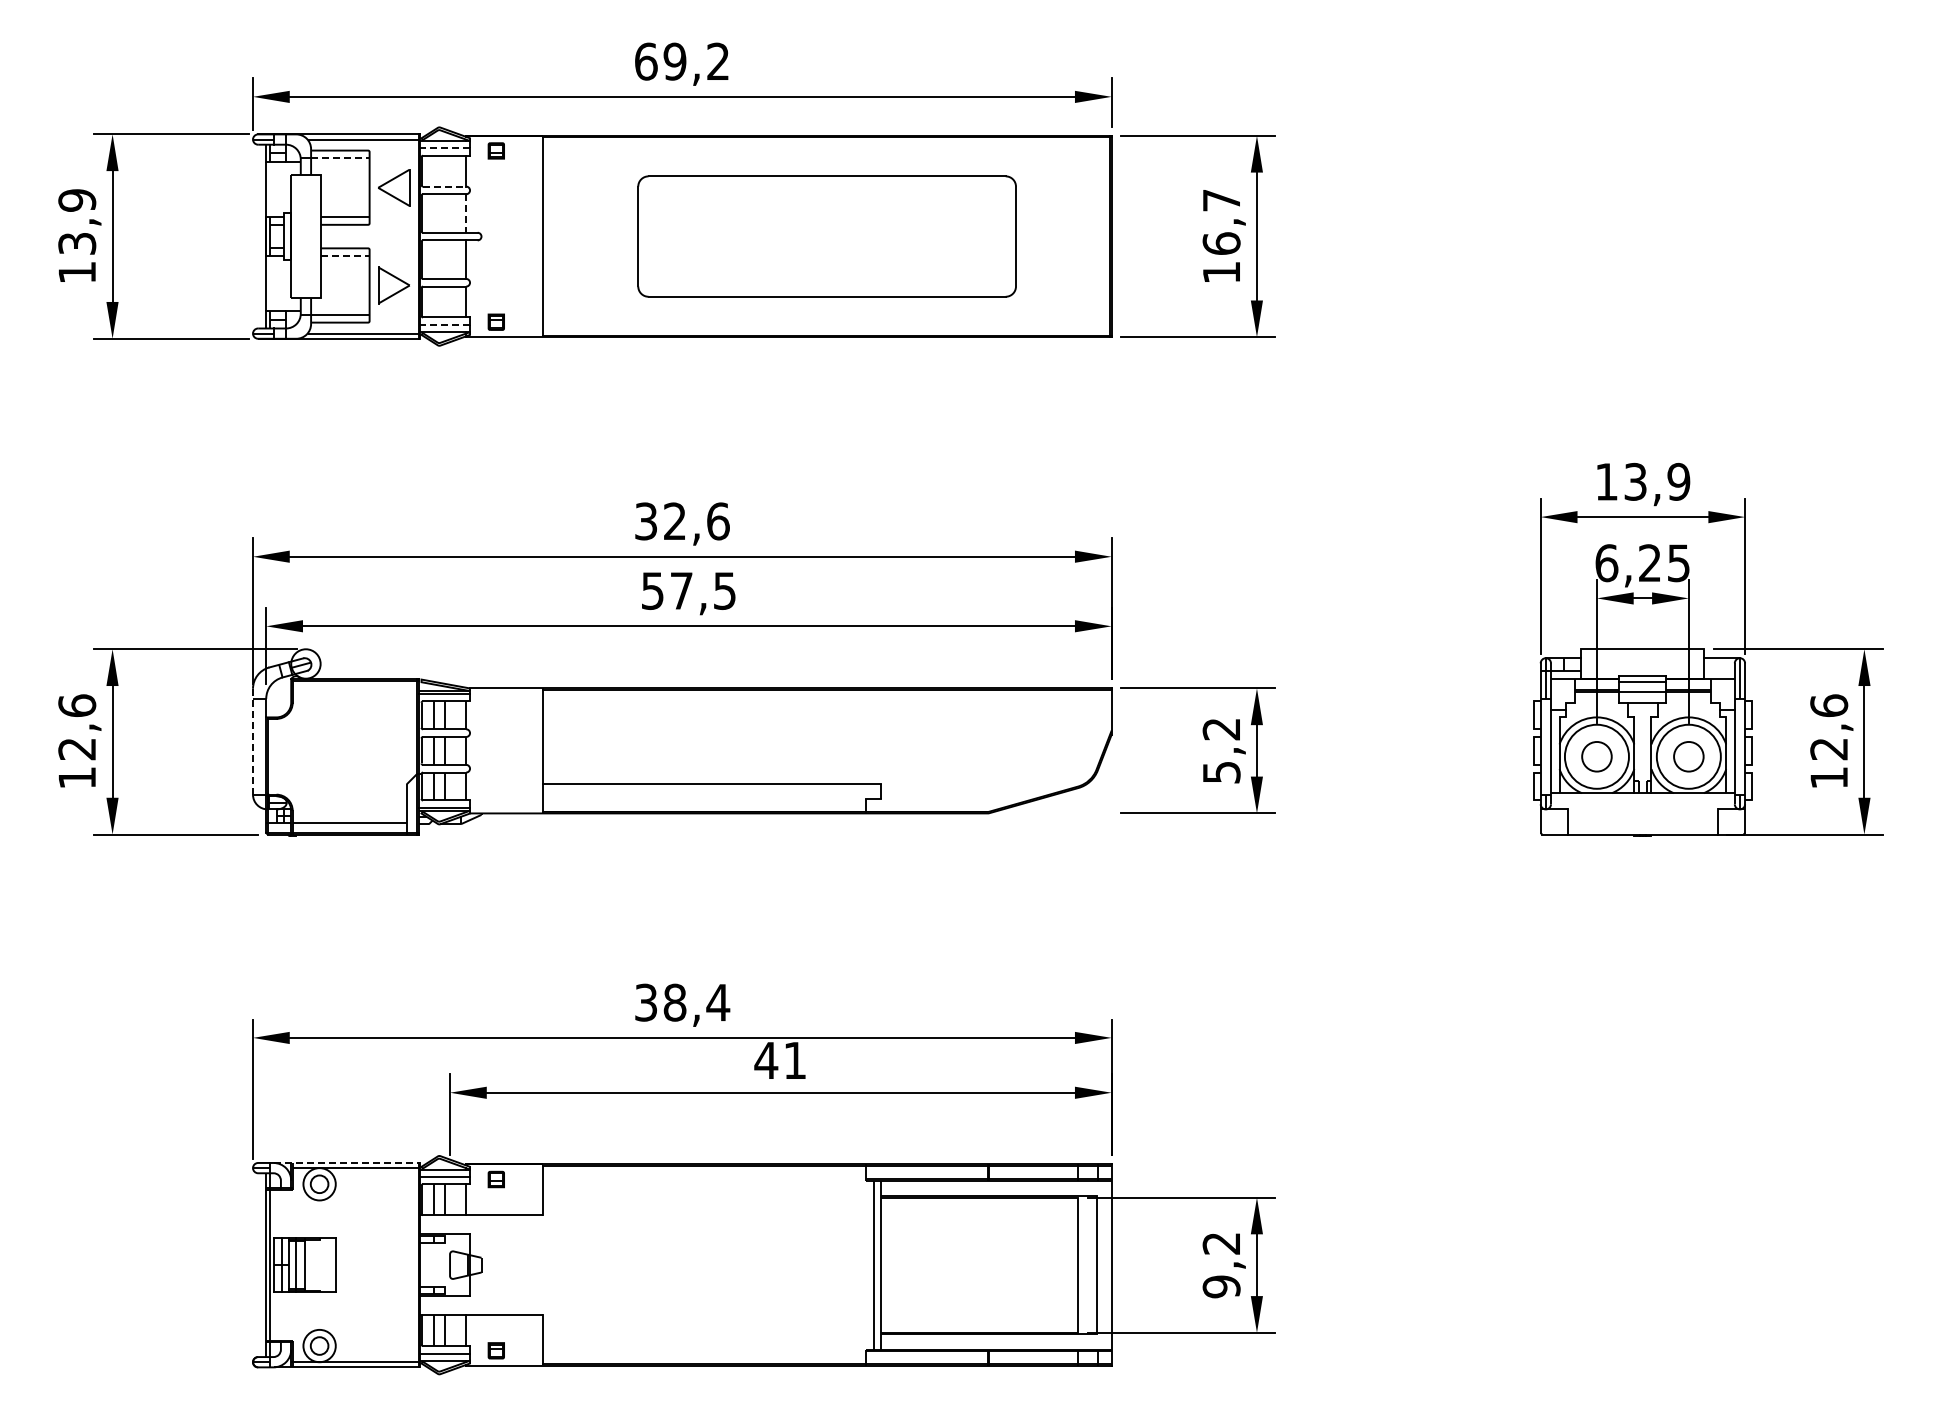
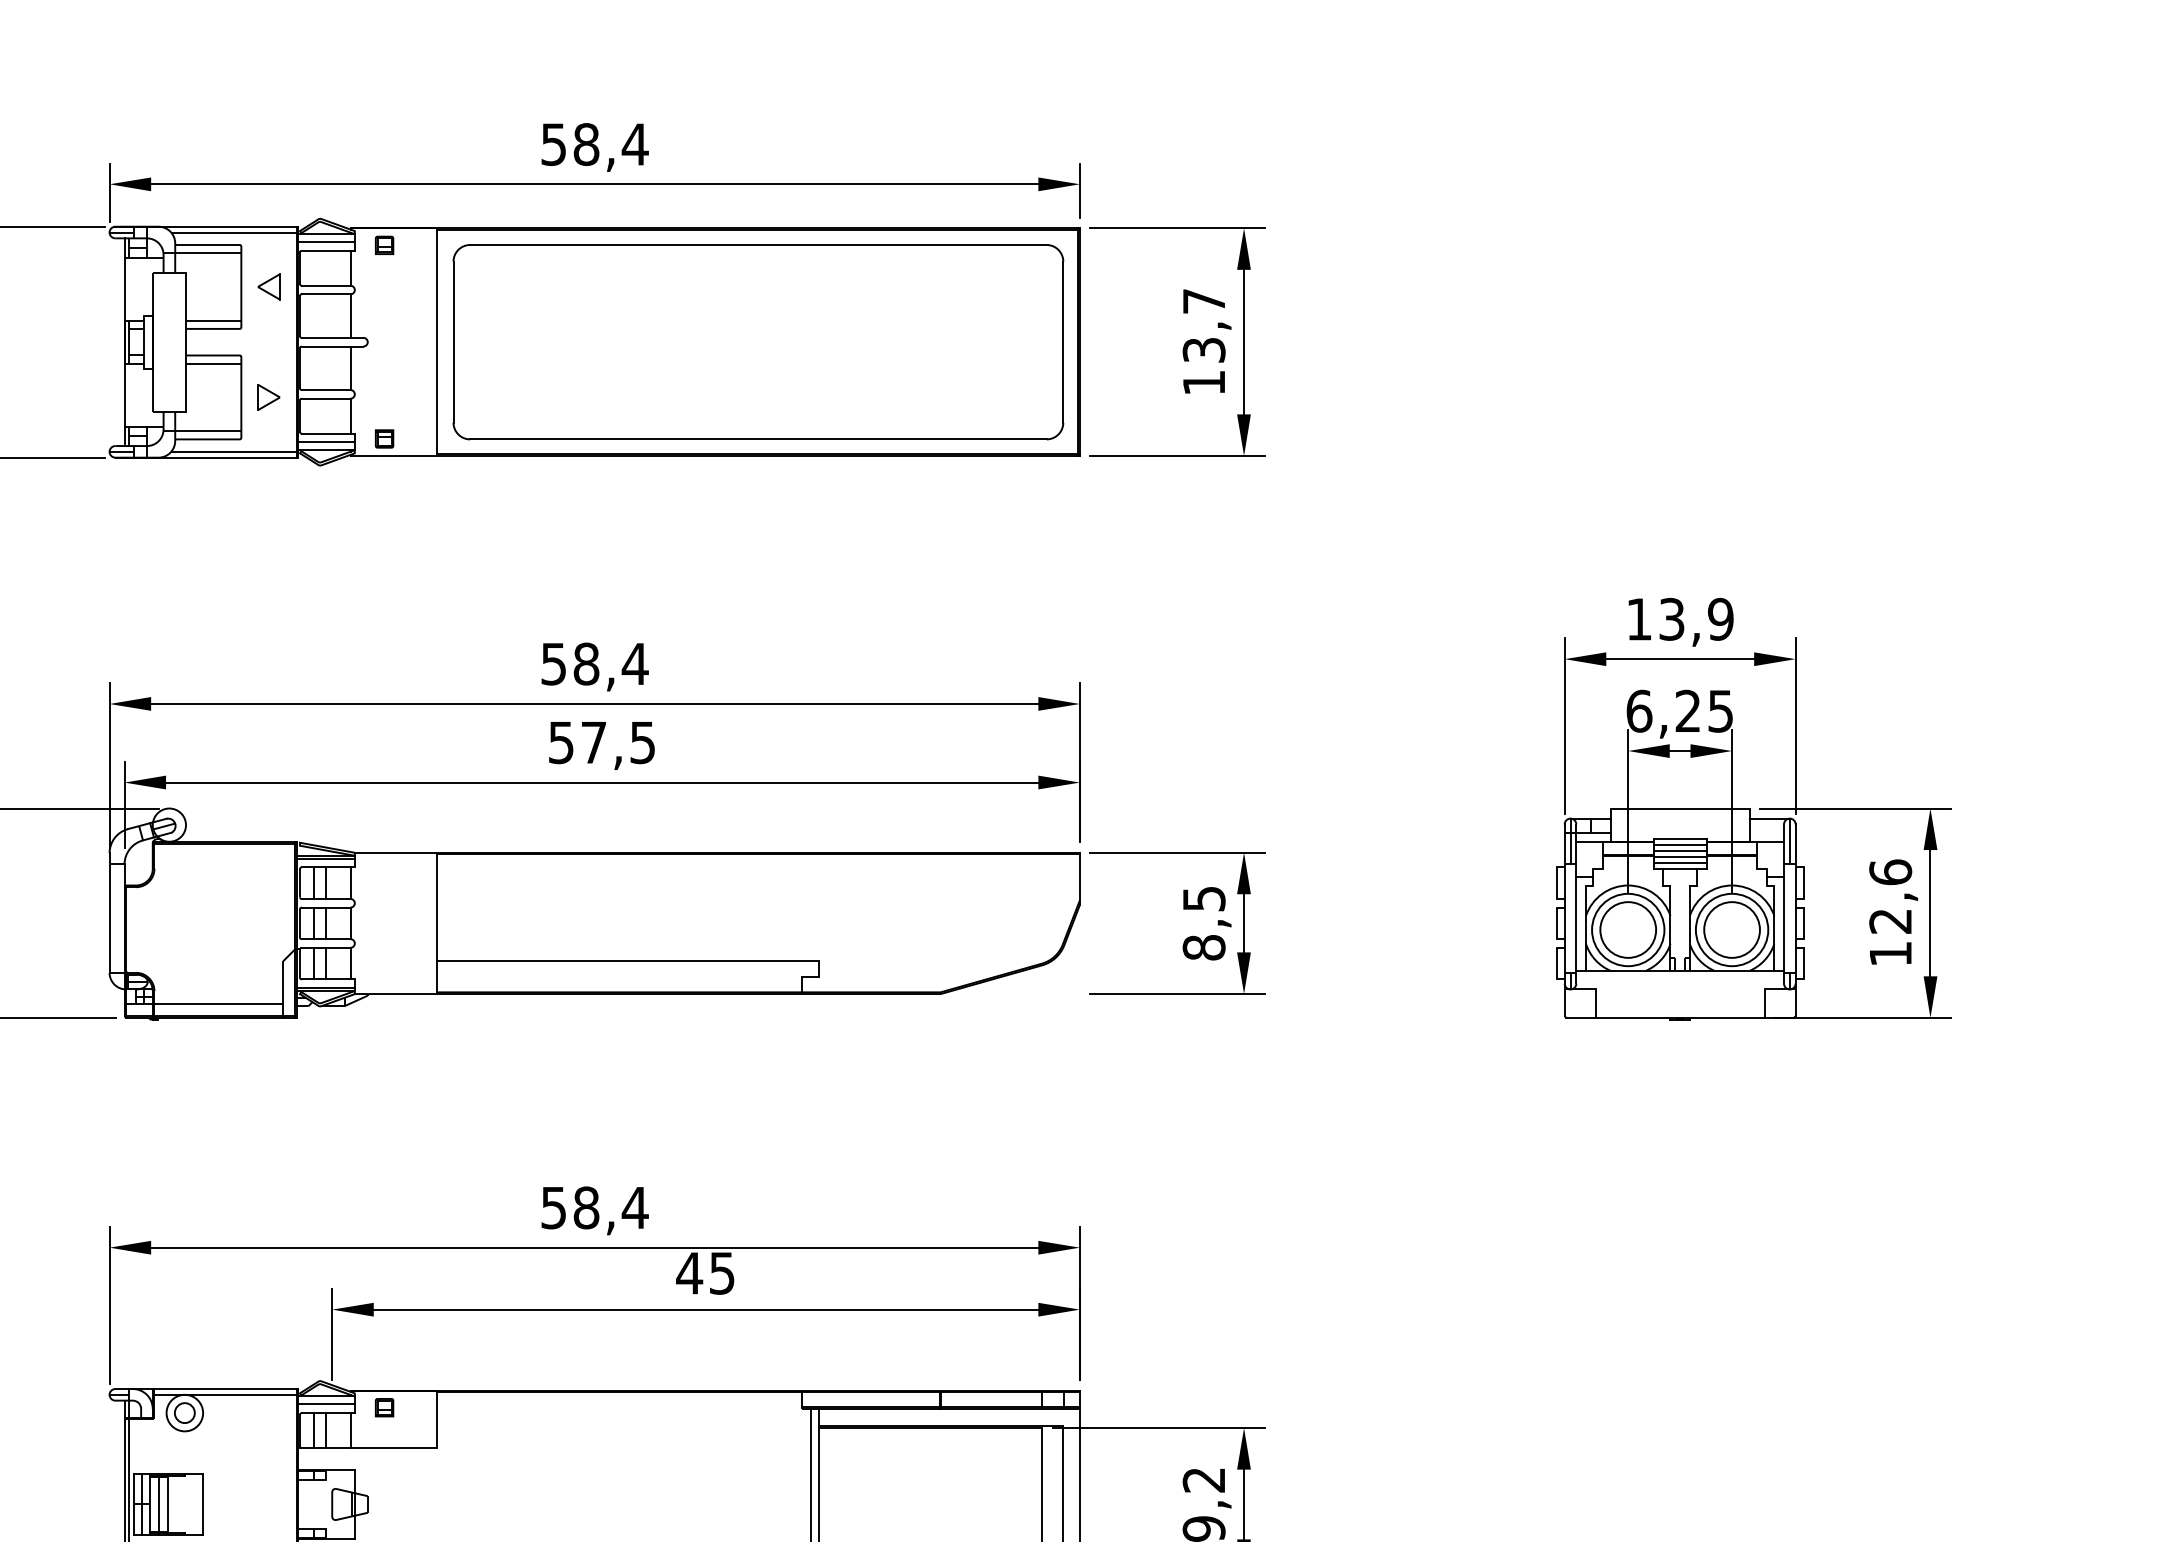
text: (682, 61) -> (594, 144), 69,2 -> 58,4
line: (445, 148) -> (327, 242), dashed -> solid
line: (340, 157) -> (208, 252), dashed -> solid
line: (444, 186) -> (325, 285), dashed -> solid
part: (394, 187) -> (269, 286), size x0.62
line: (466, 214) -> (350, 317), dashed -> solid
part: (826, 236) -> (757, 342), size x1.43
text: (1221, 243) -> (1203, 349), 16,7 -> 13,7
line: (345, 255) -> (214, 363), dashed -> solid
part: (393, 285) -> (268, 397), size x0.62
line: (445, 325) -> (327, 442), dashed -> solid
text: (683, 521) -> (596, 664), 32,6 -> 58,4
line: (1642, 686) -> (1679, 850), added
line: (1642, 697) -> (1679, 863), added
line: (253, 741) -> (110, 912), dashed -> solid
text: (1221, 750) -> (1203, 922), 5,2 -> 8,5
circle: (1596, 756) -> (1627, 929), size x1.67
circle: (1688, 756) -> (1731, 929), size x1.67
text: (645, 1001) -> (553, 1206), 38,4 -> 58,4
text: (794, 1060) -> (721, 1273), 41 -> 45
line: (347, 1162) -> (216, 1388), dashed -> solid

